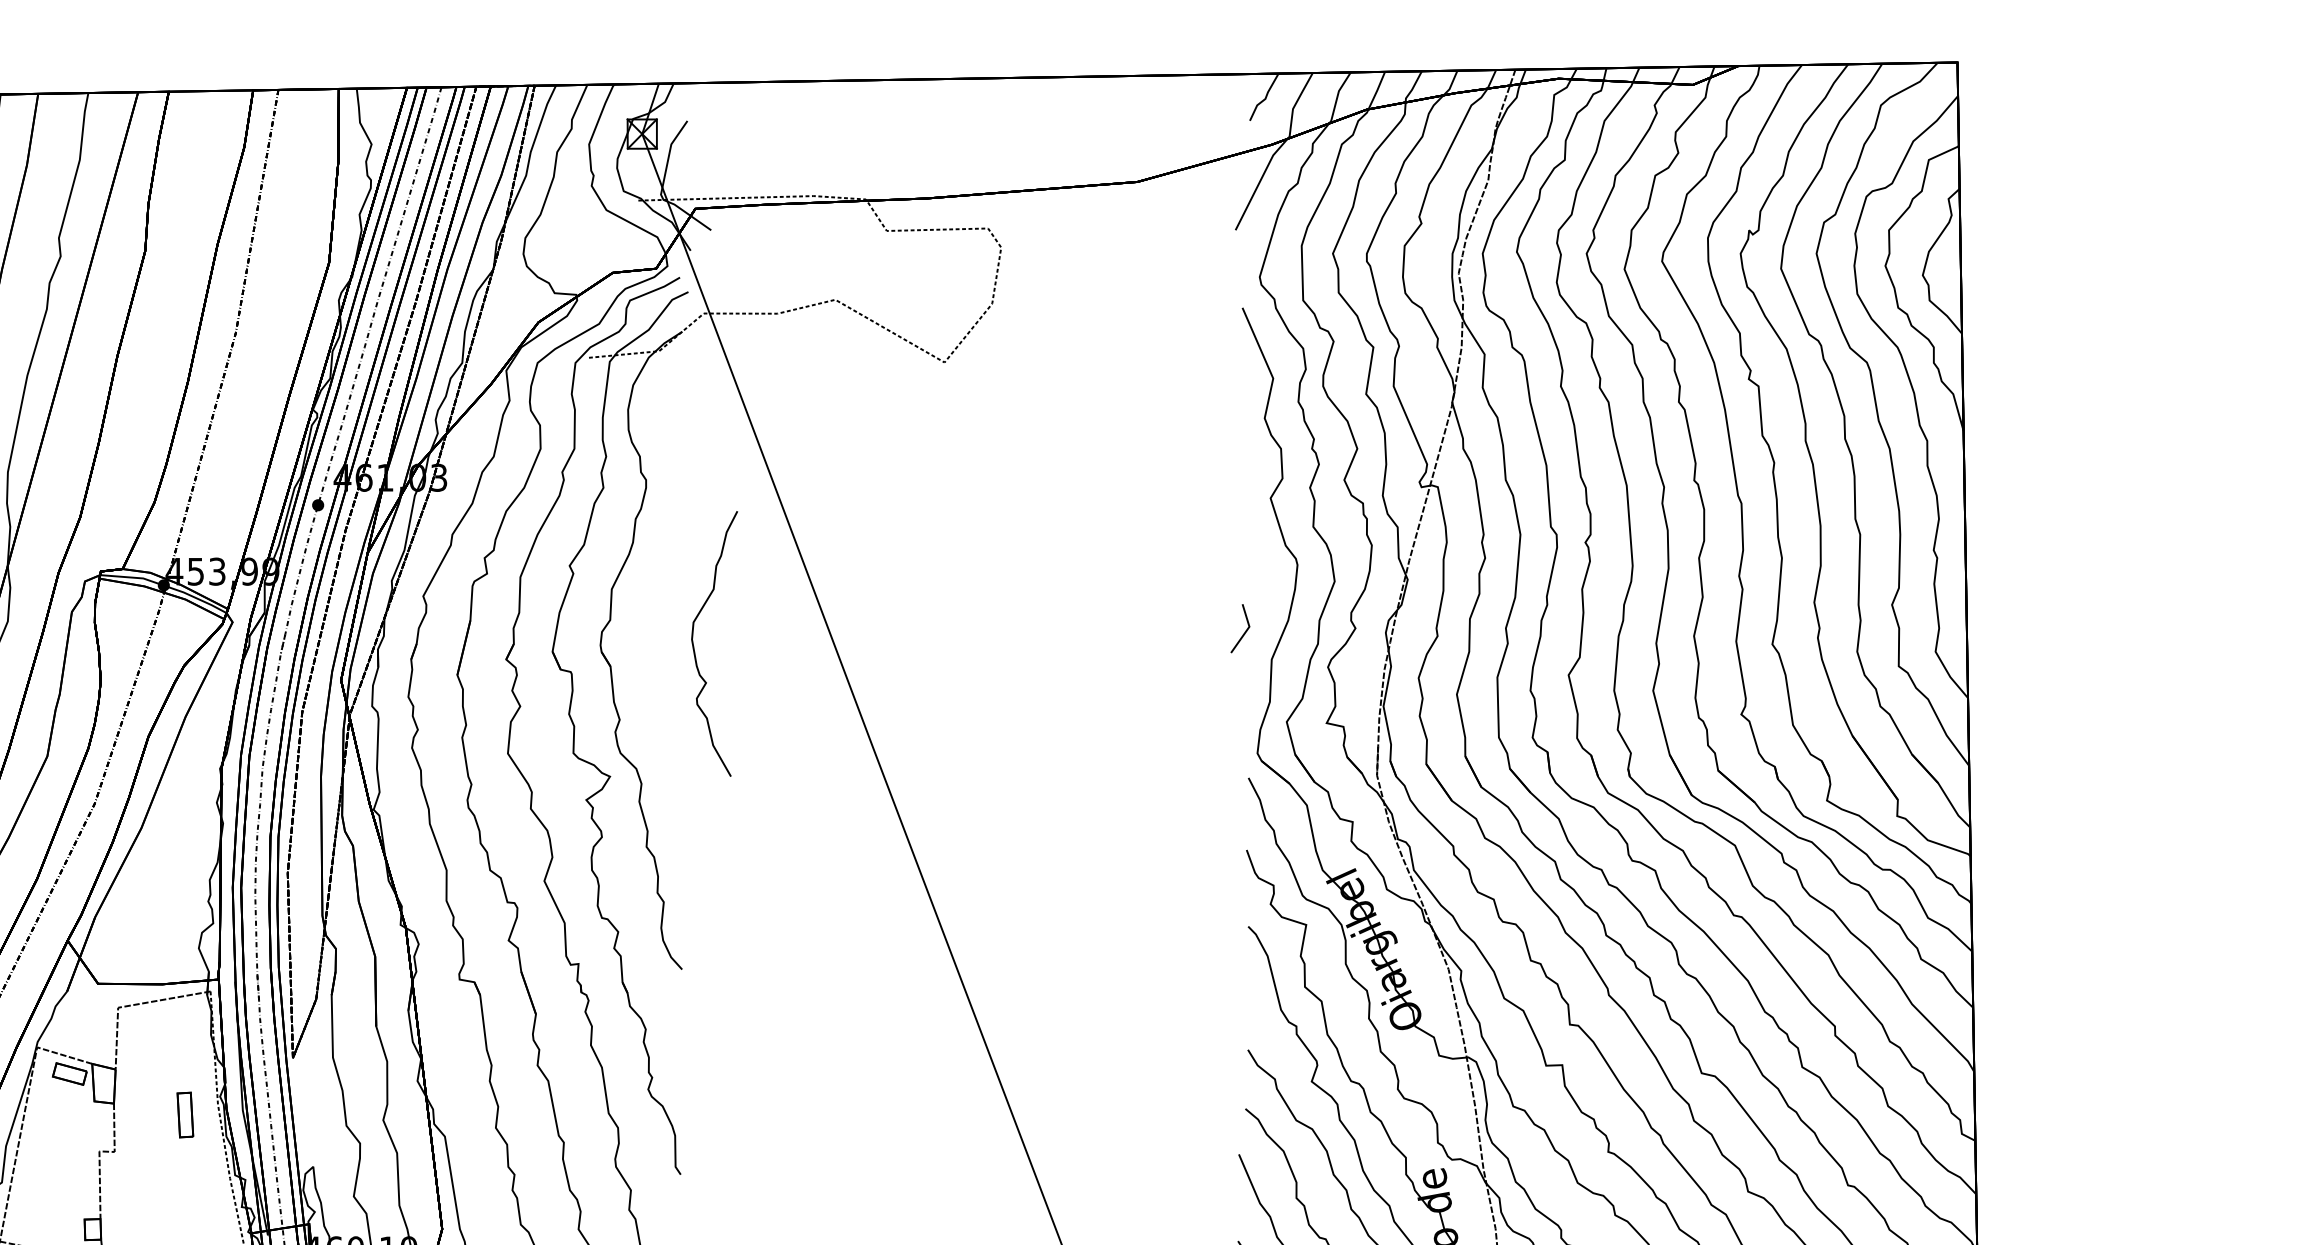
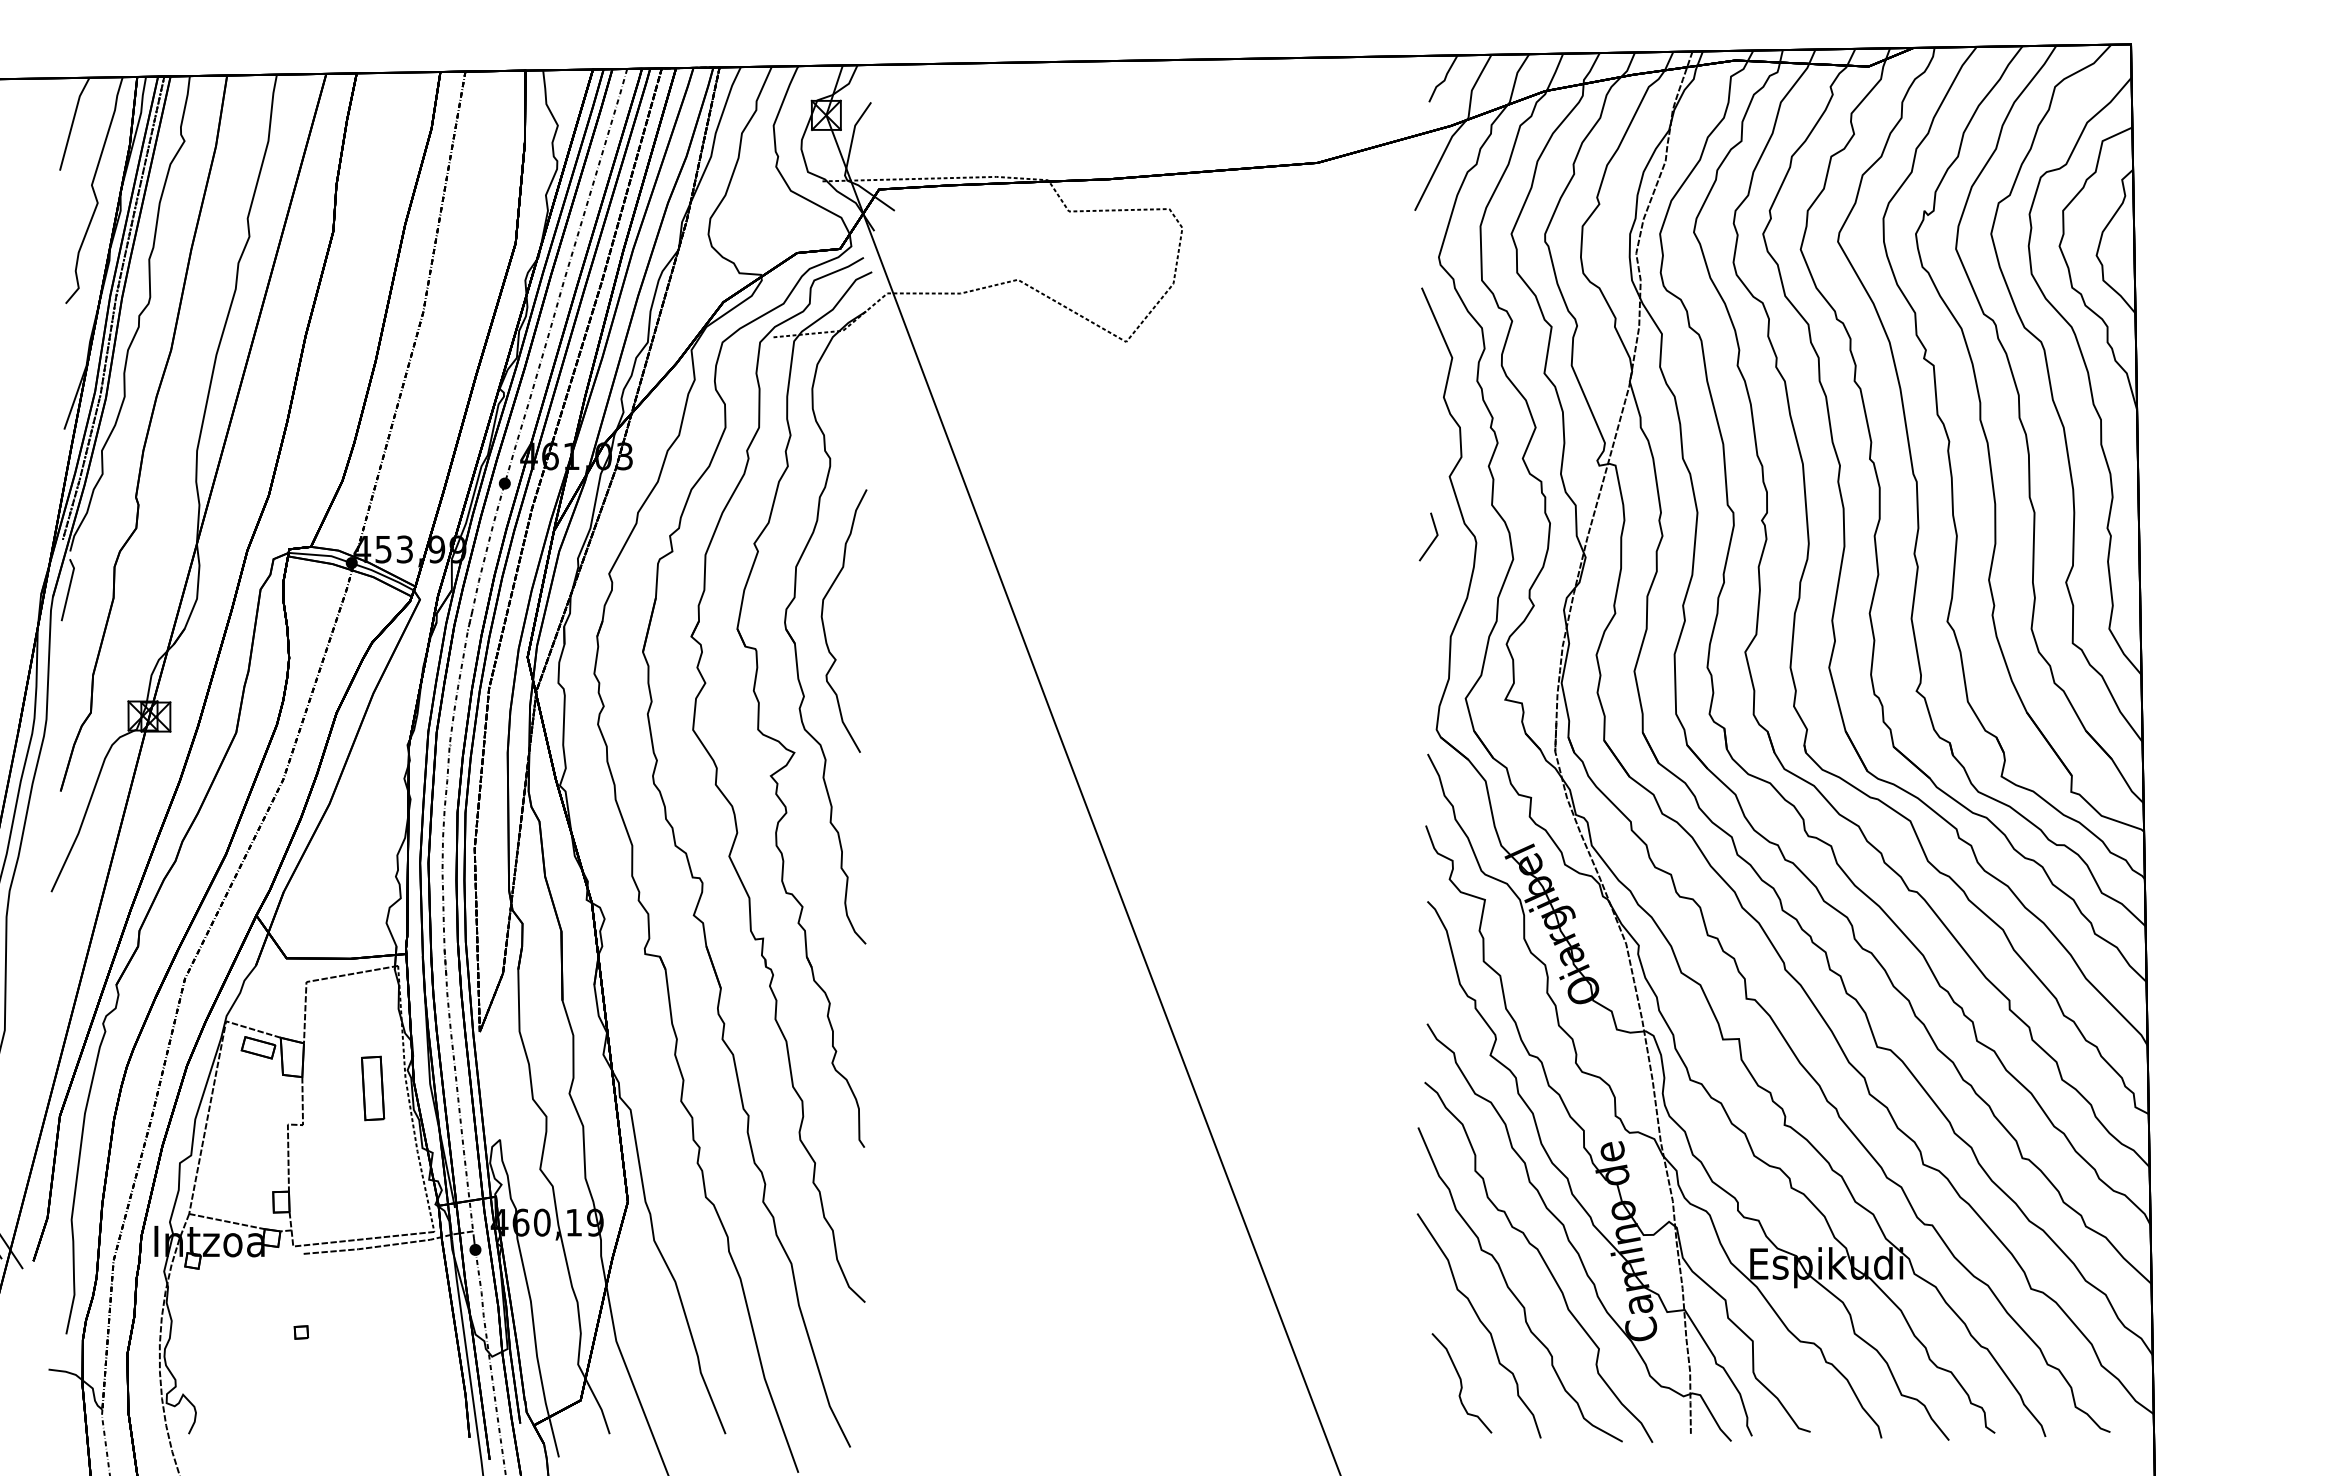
line: (1244, 632) -> (1432, 540), moved
curve: (694, 648) -> (824, 625), moved
part: (185, 1115) -> (373, 1088), size x1.43

